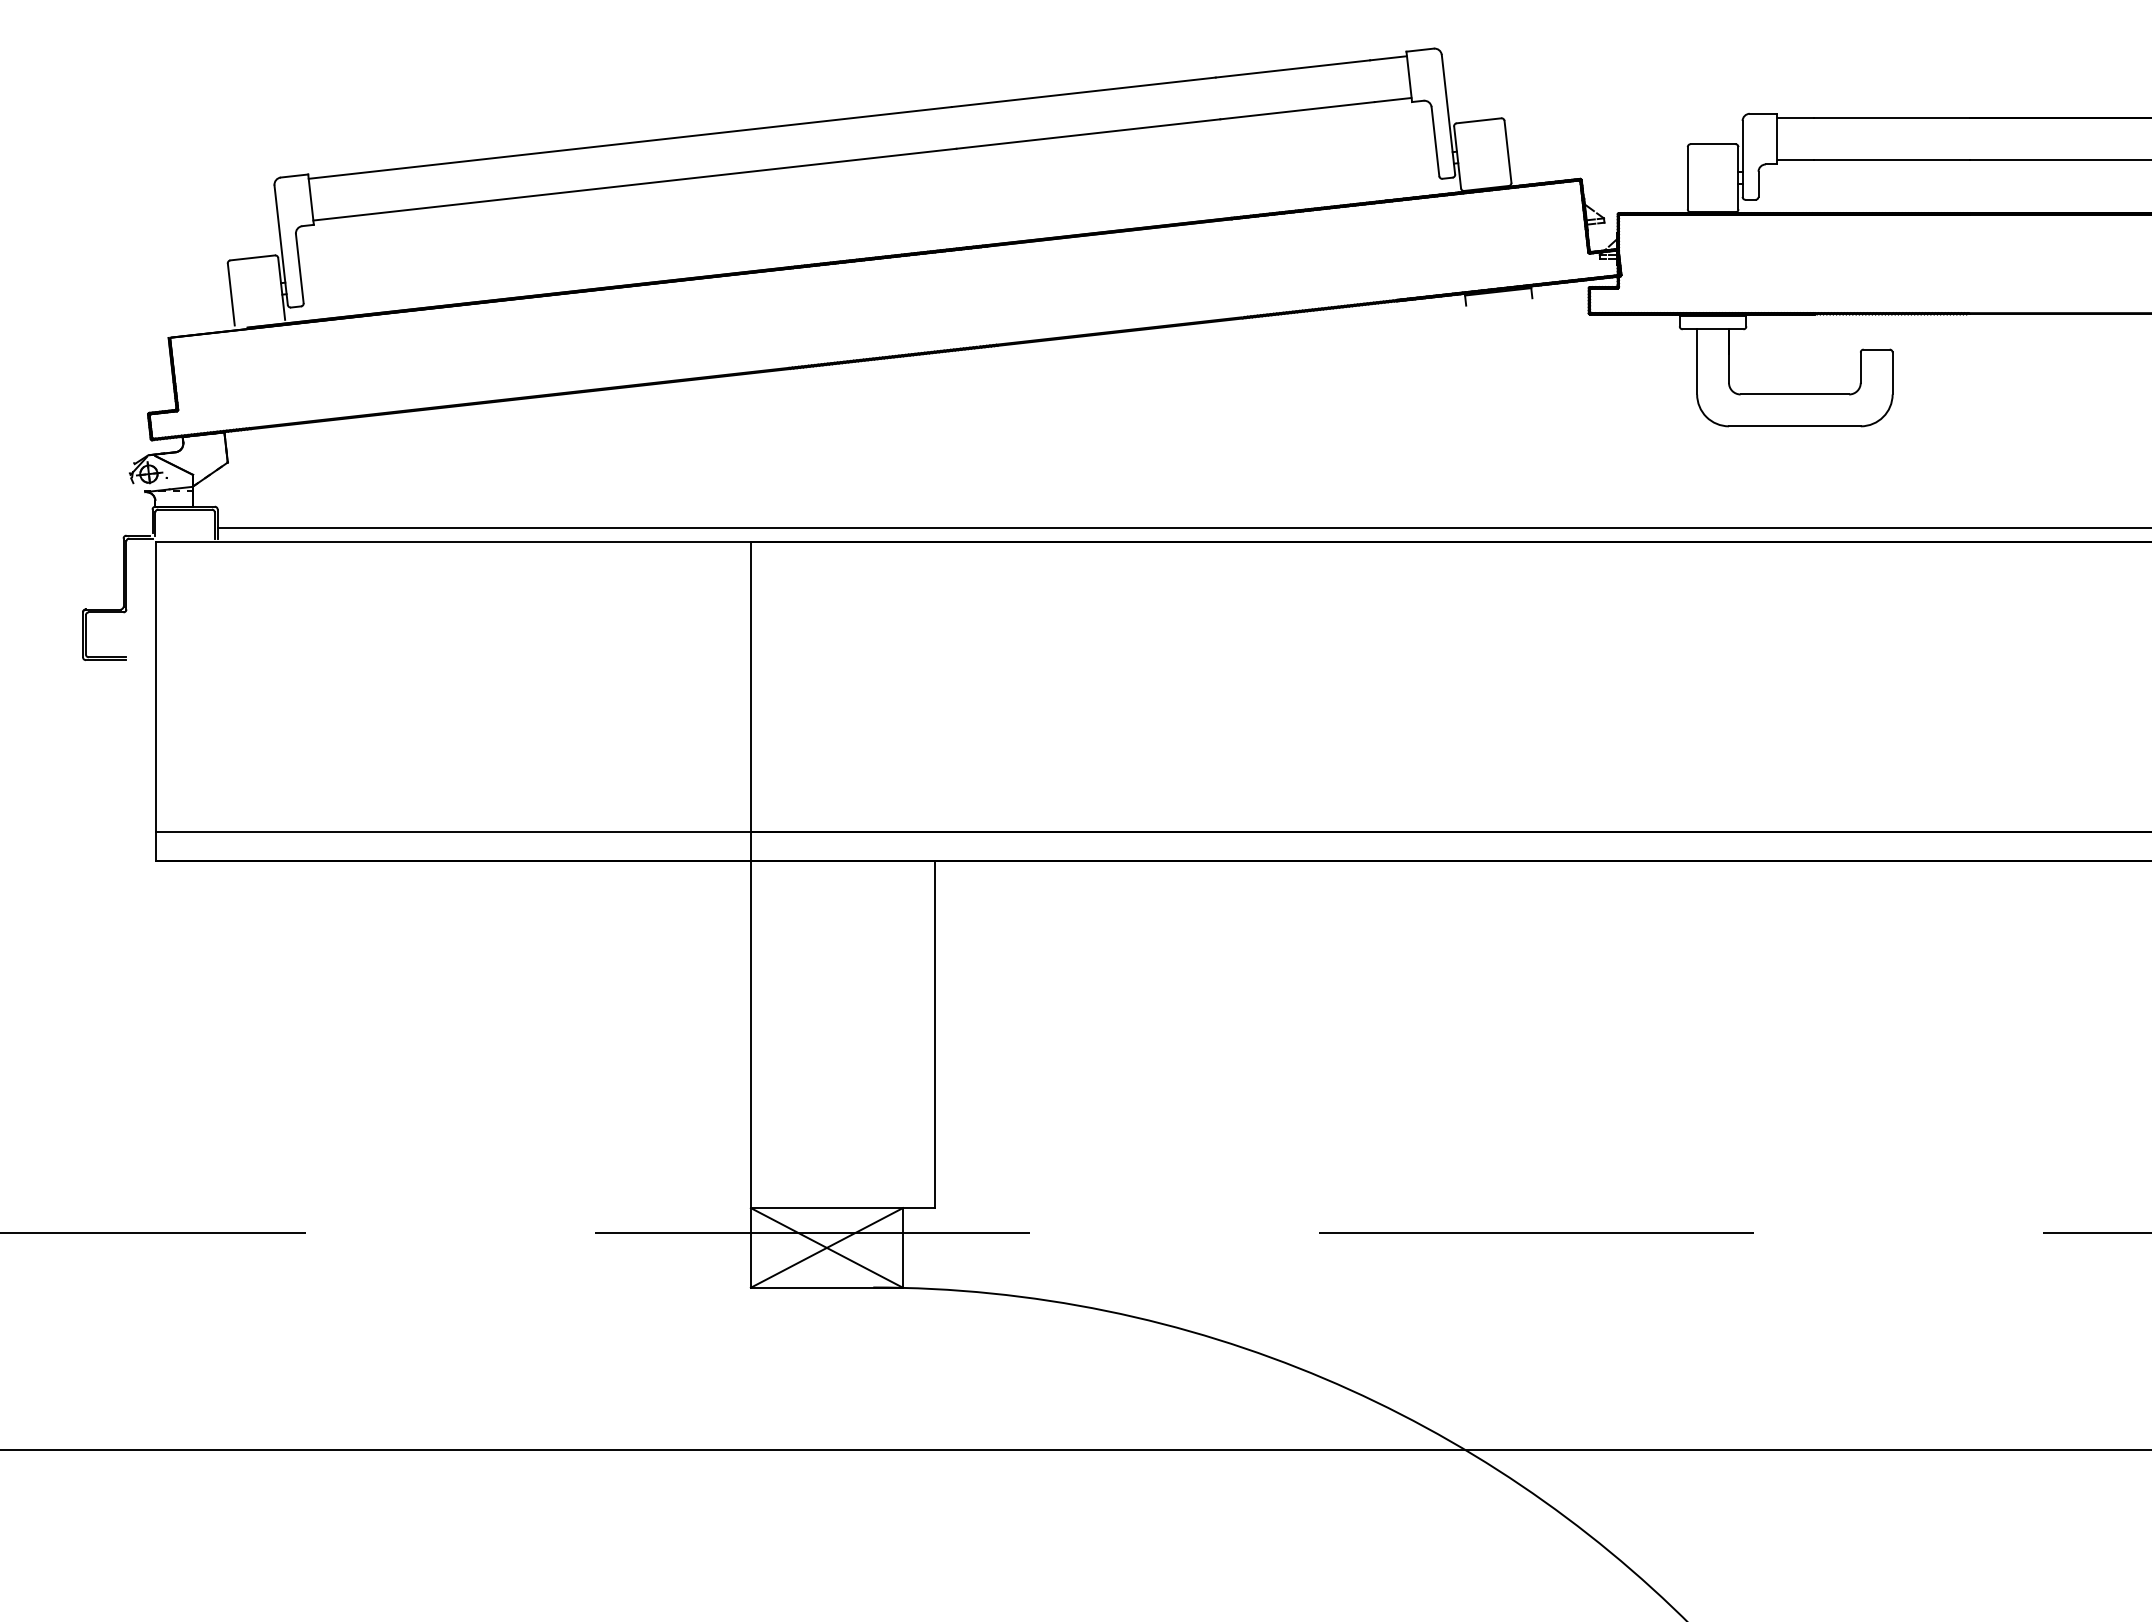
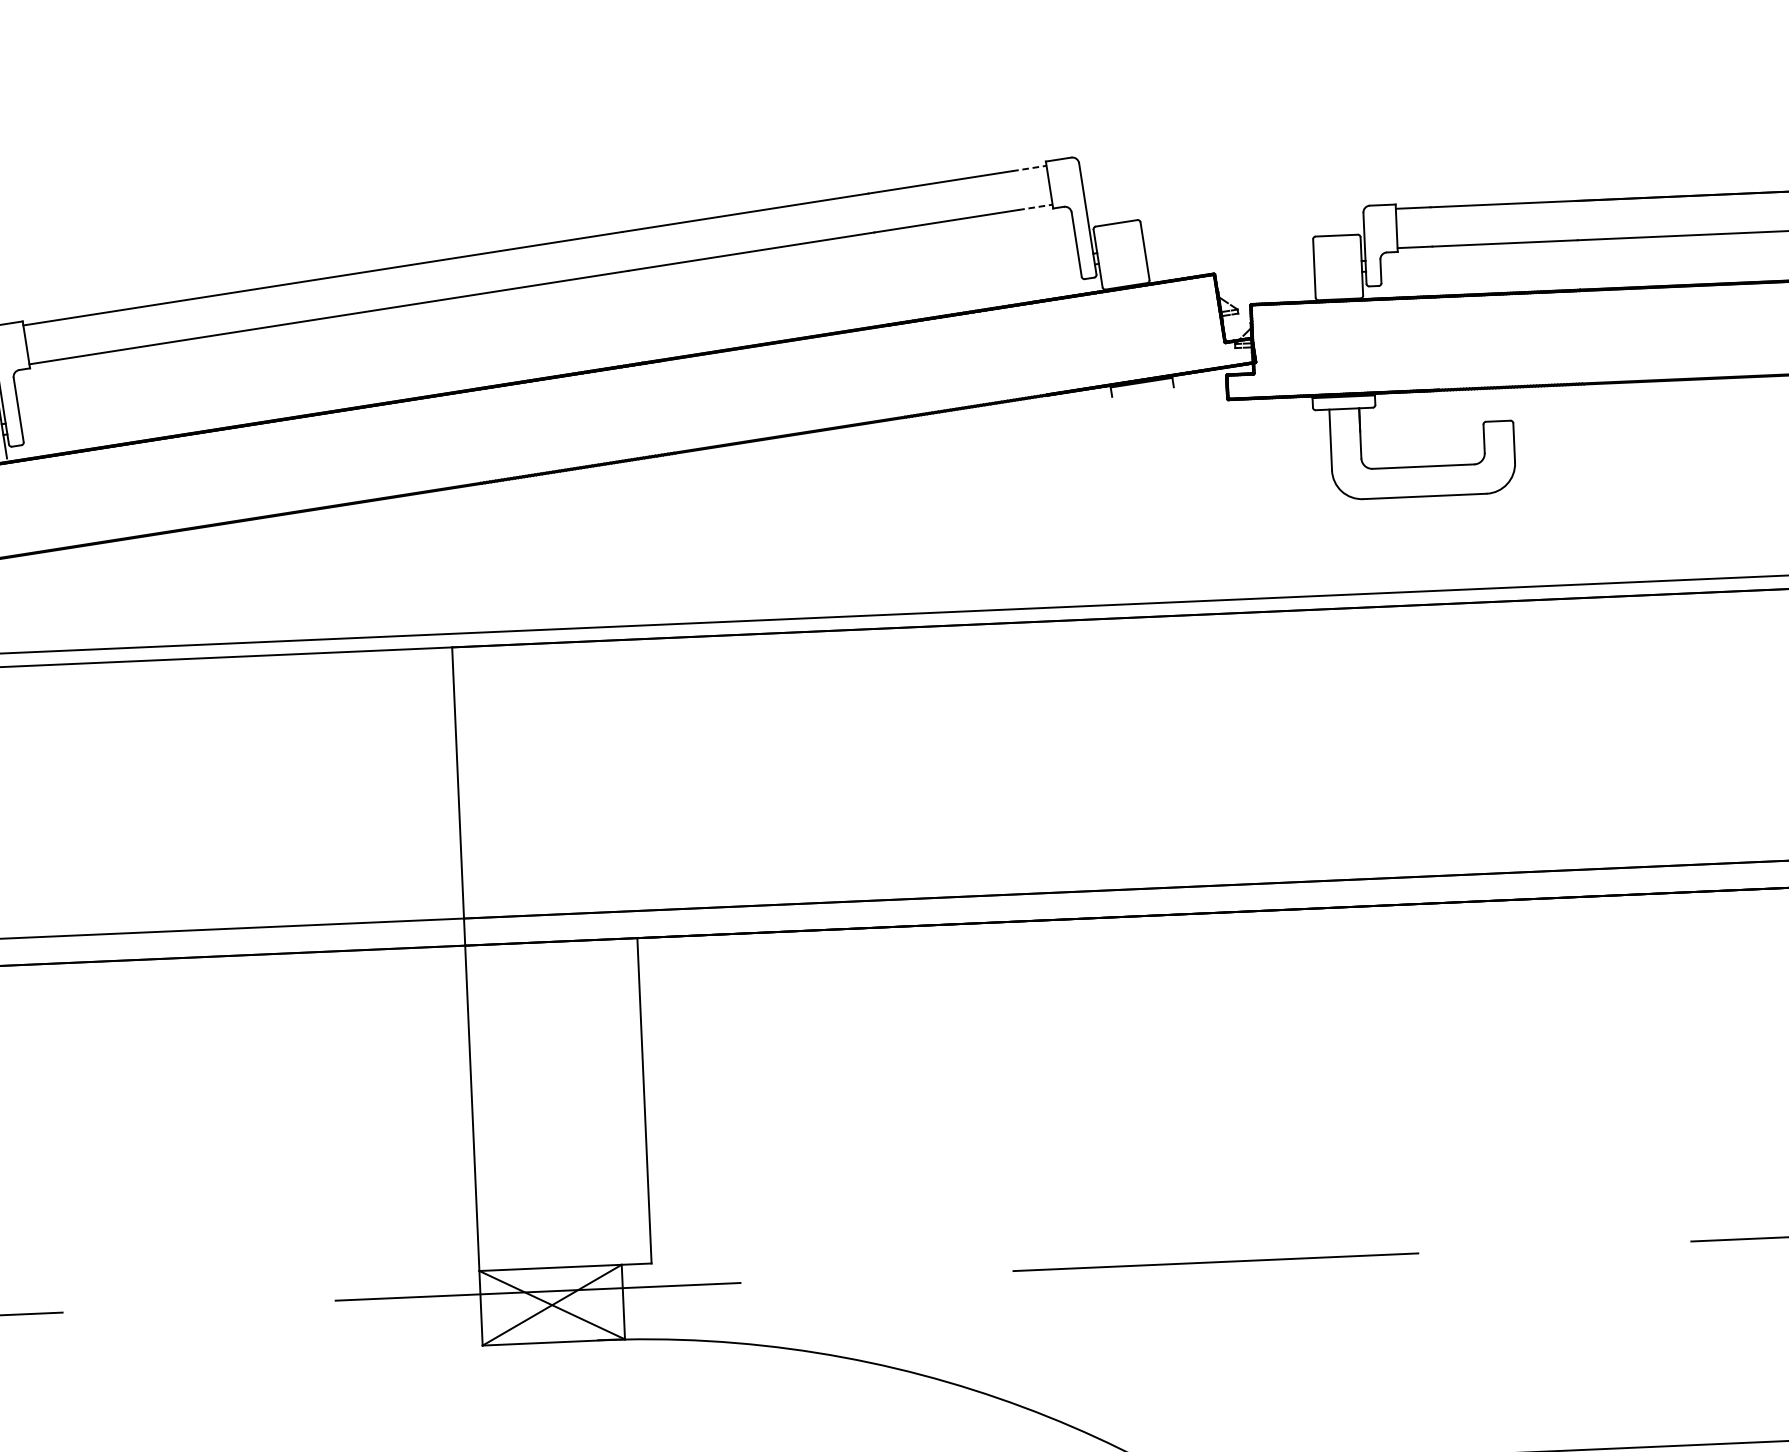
line: (1388, 58) -> (1029, 168), solid -> dashed
line: (1393, 99) -> (1035, 206), solid -> dashed

